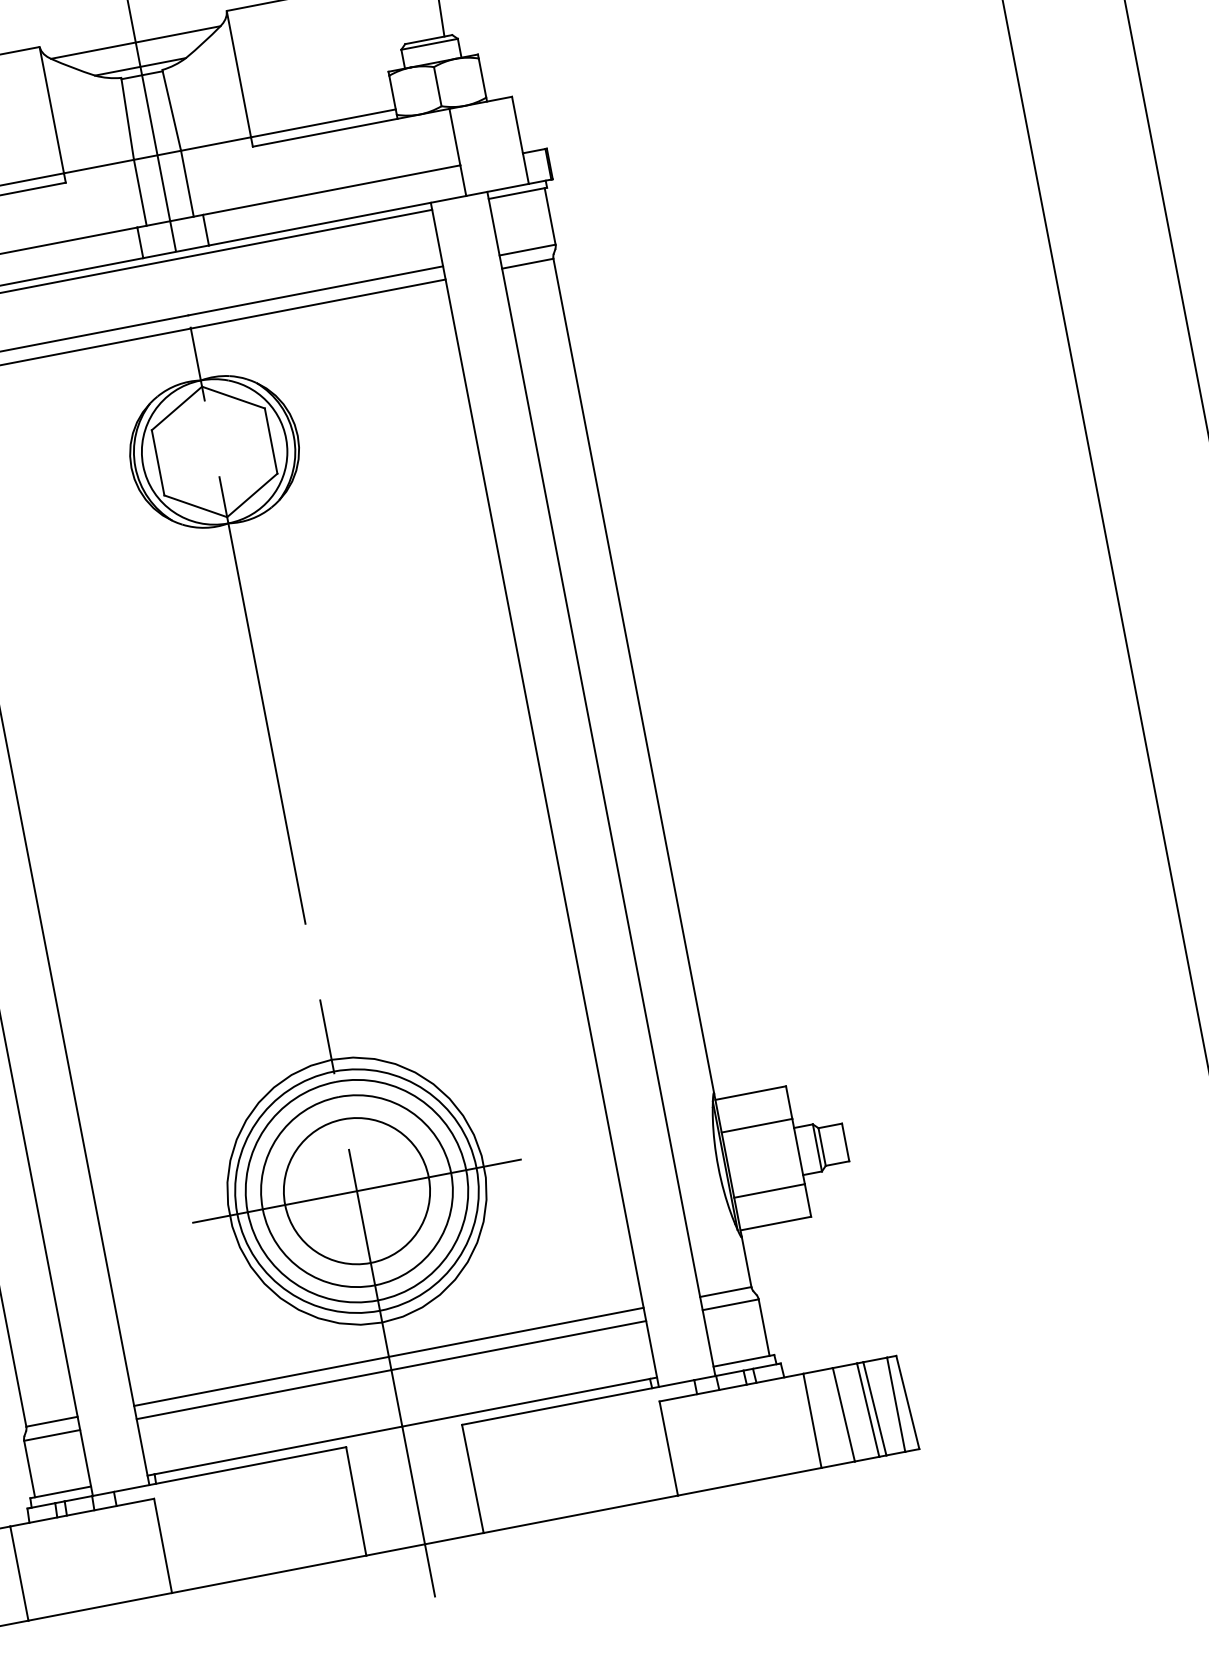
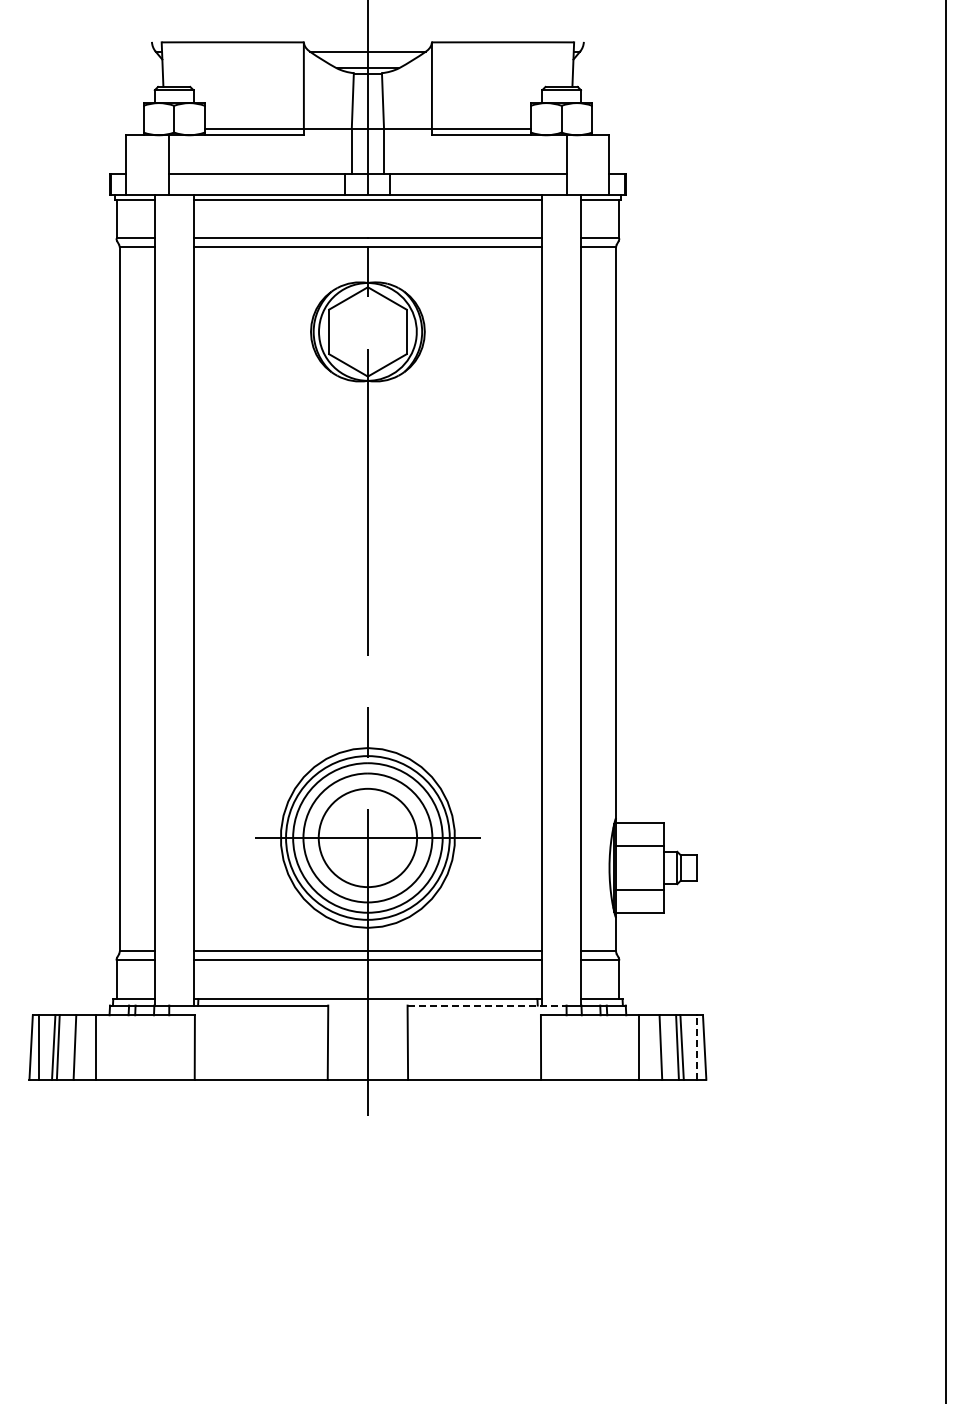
line: (578, 1402) -> (487, 1005), solid -> dashed
line: (895, 1404) -> (696, 1047), solid -> dashed

